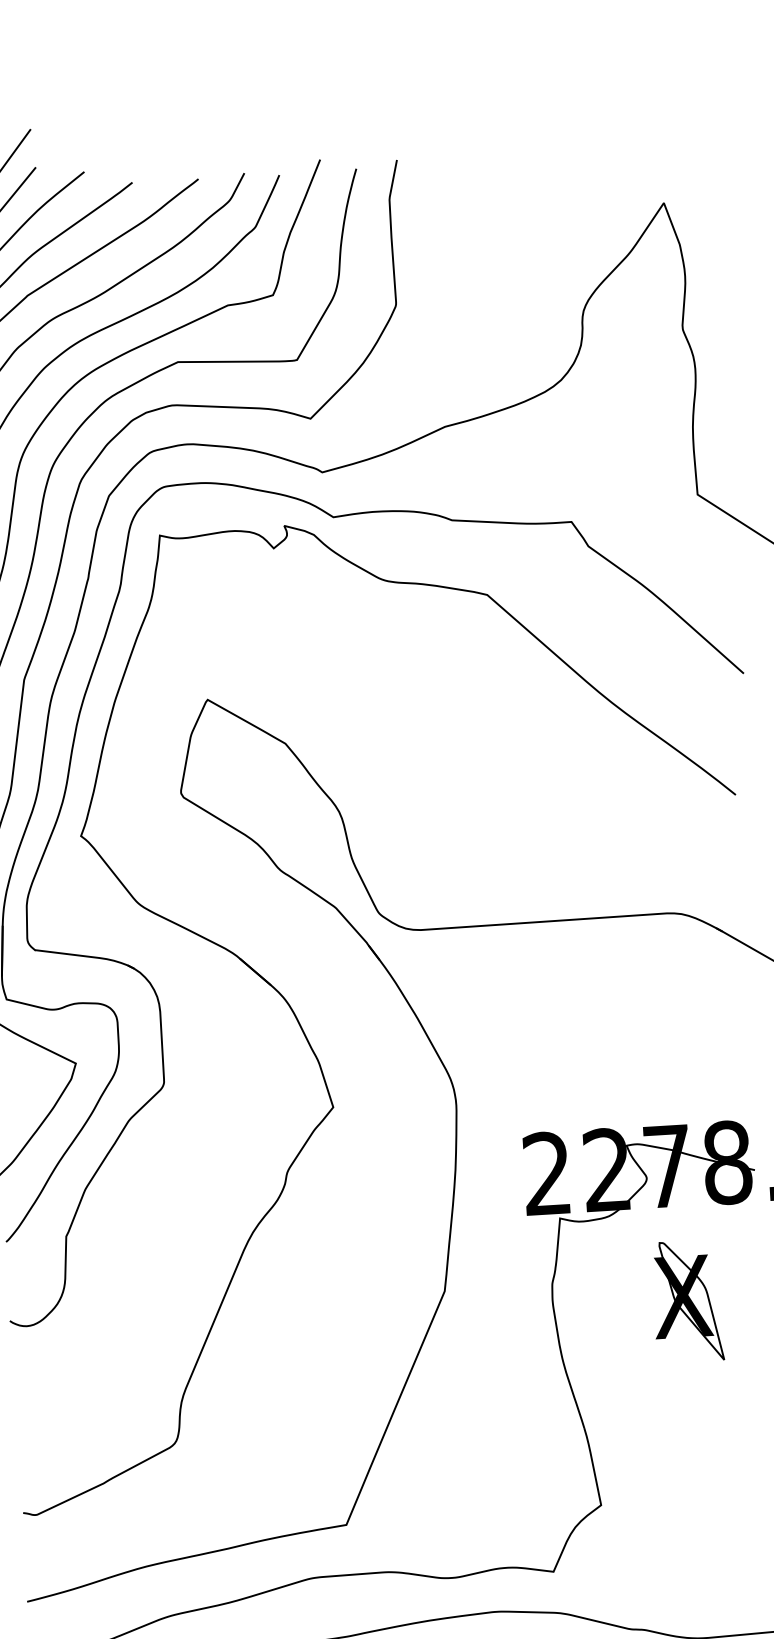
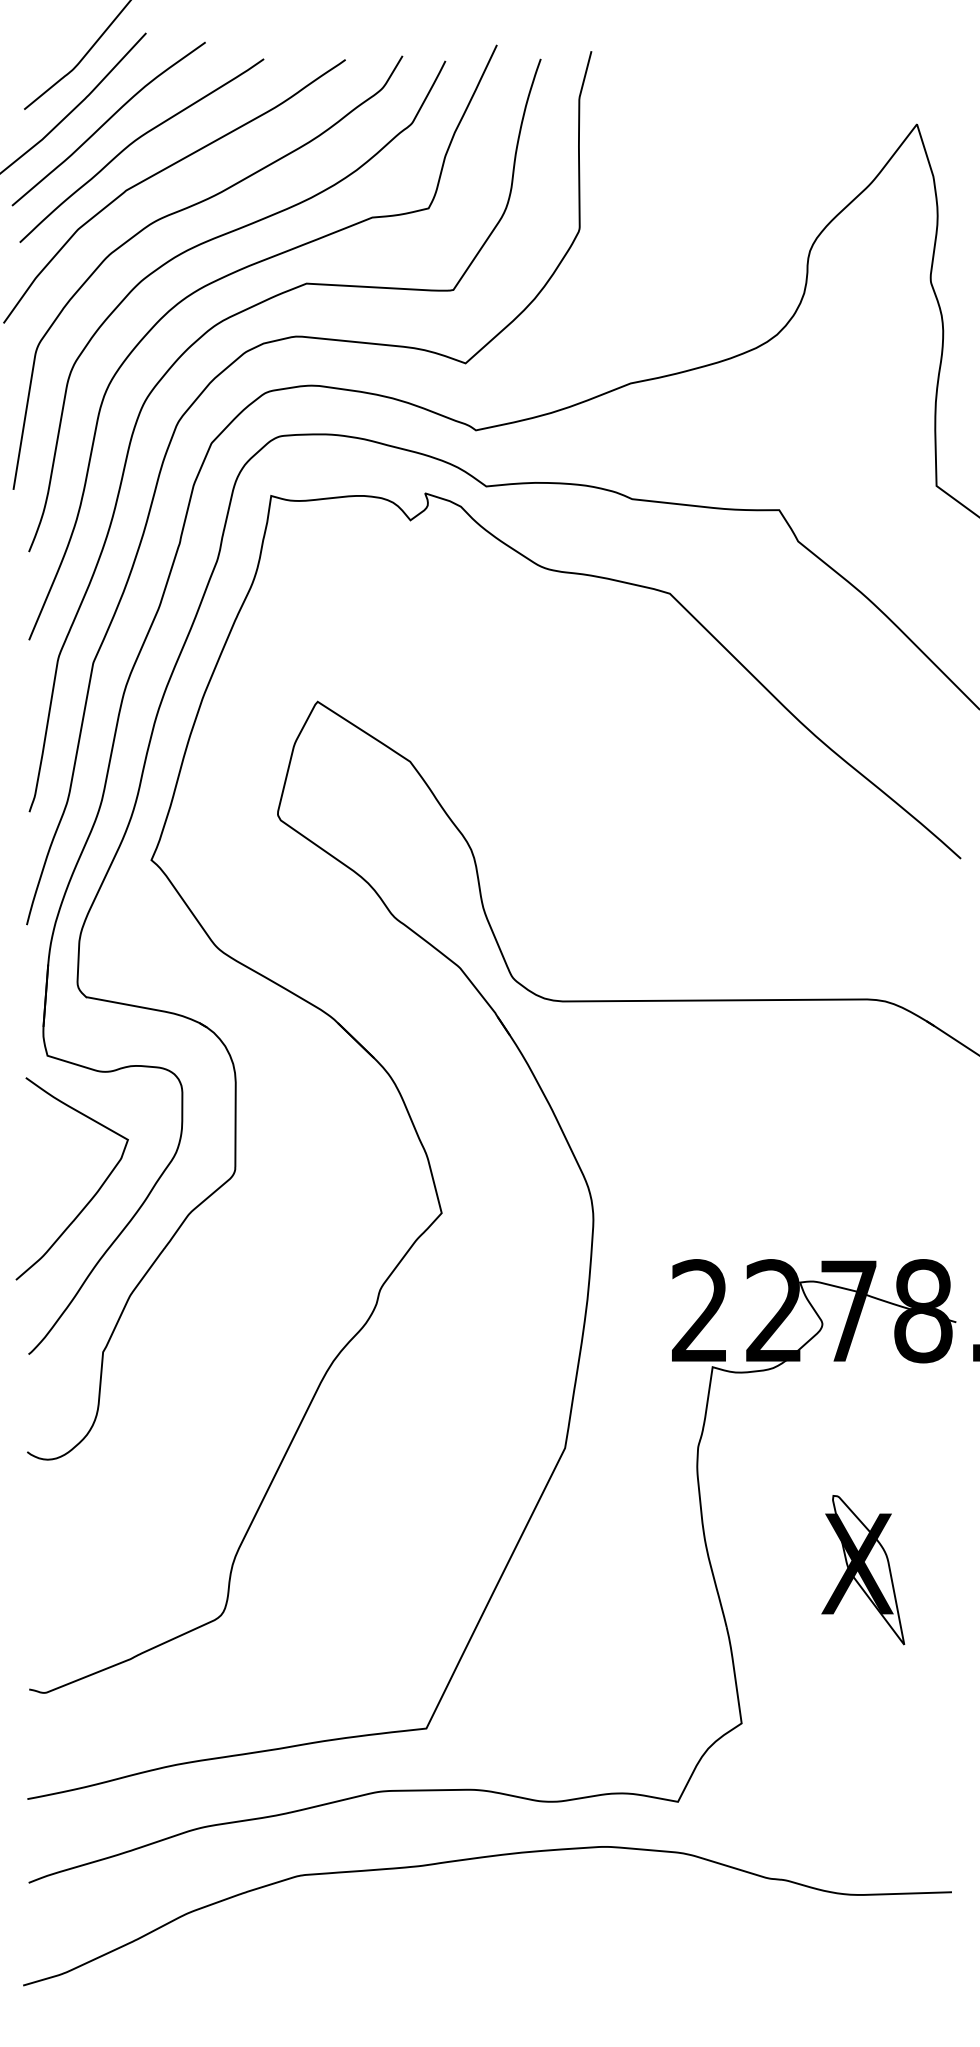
part: (687, 1301) -> (863, 1570), moved

